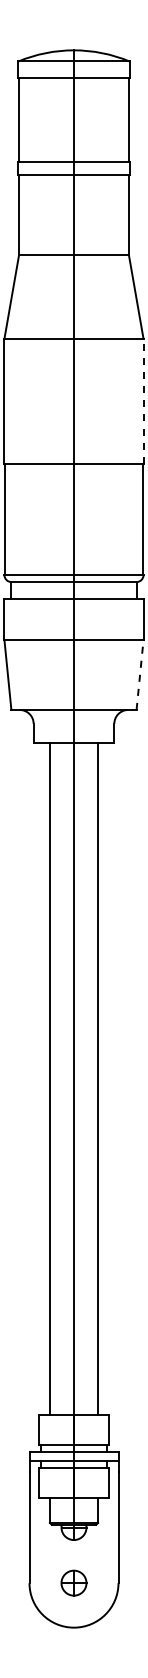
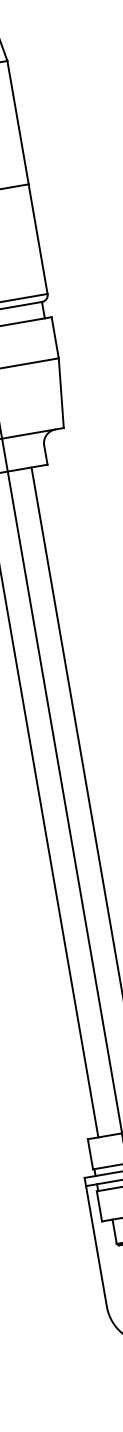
line: (143, 401) -> (18, 122), dashed -> solid
line: (140, 675) -> (61, 393), dashed -> solid

